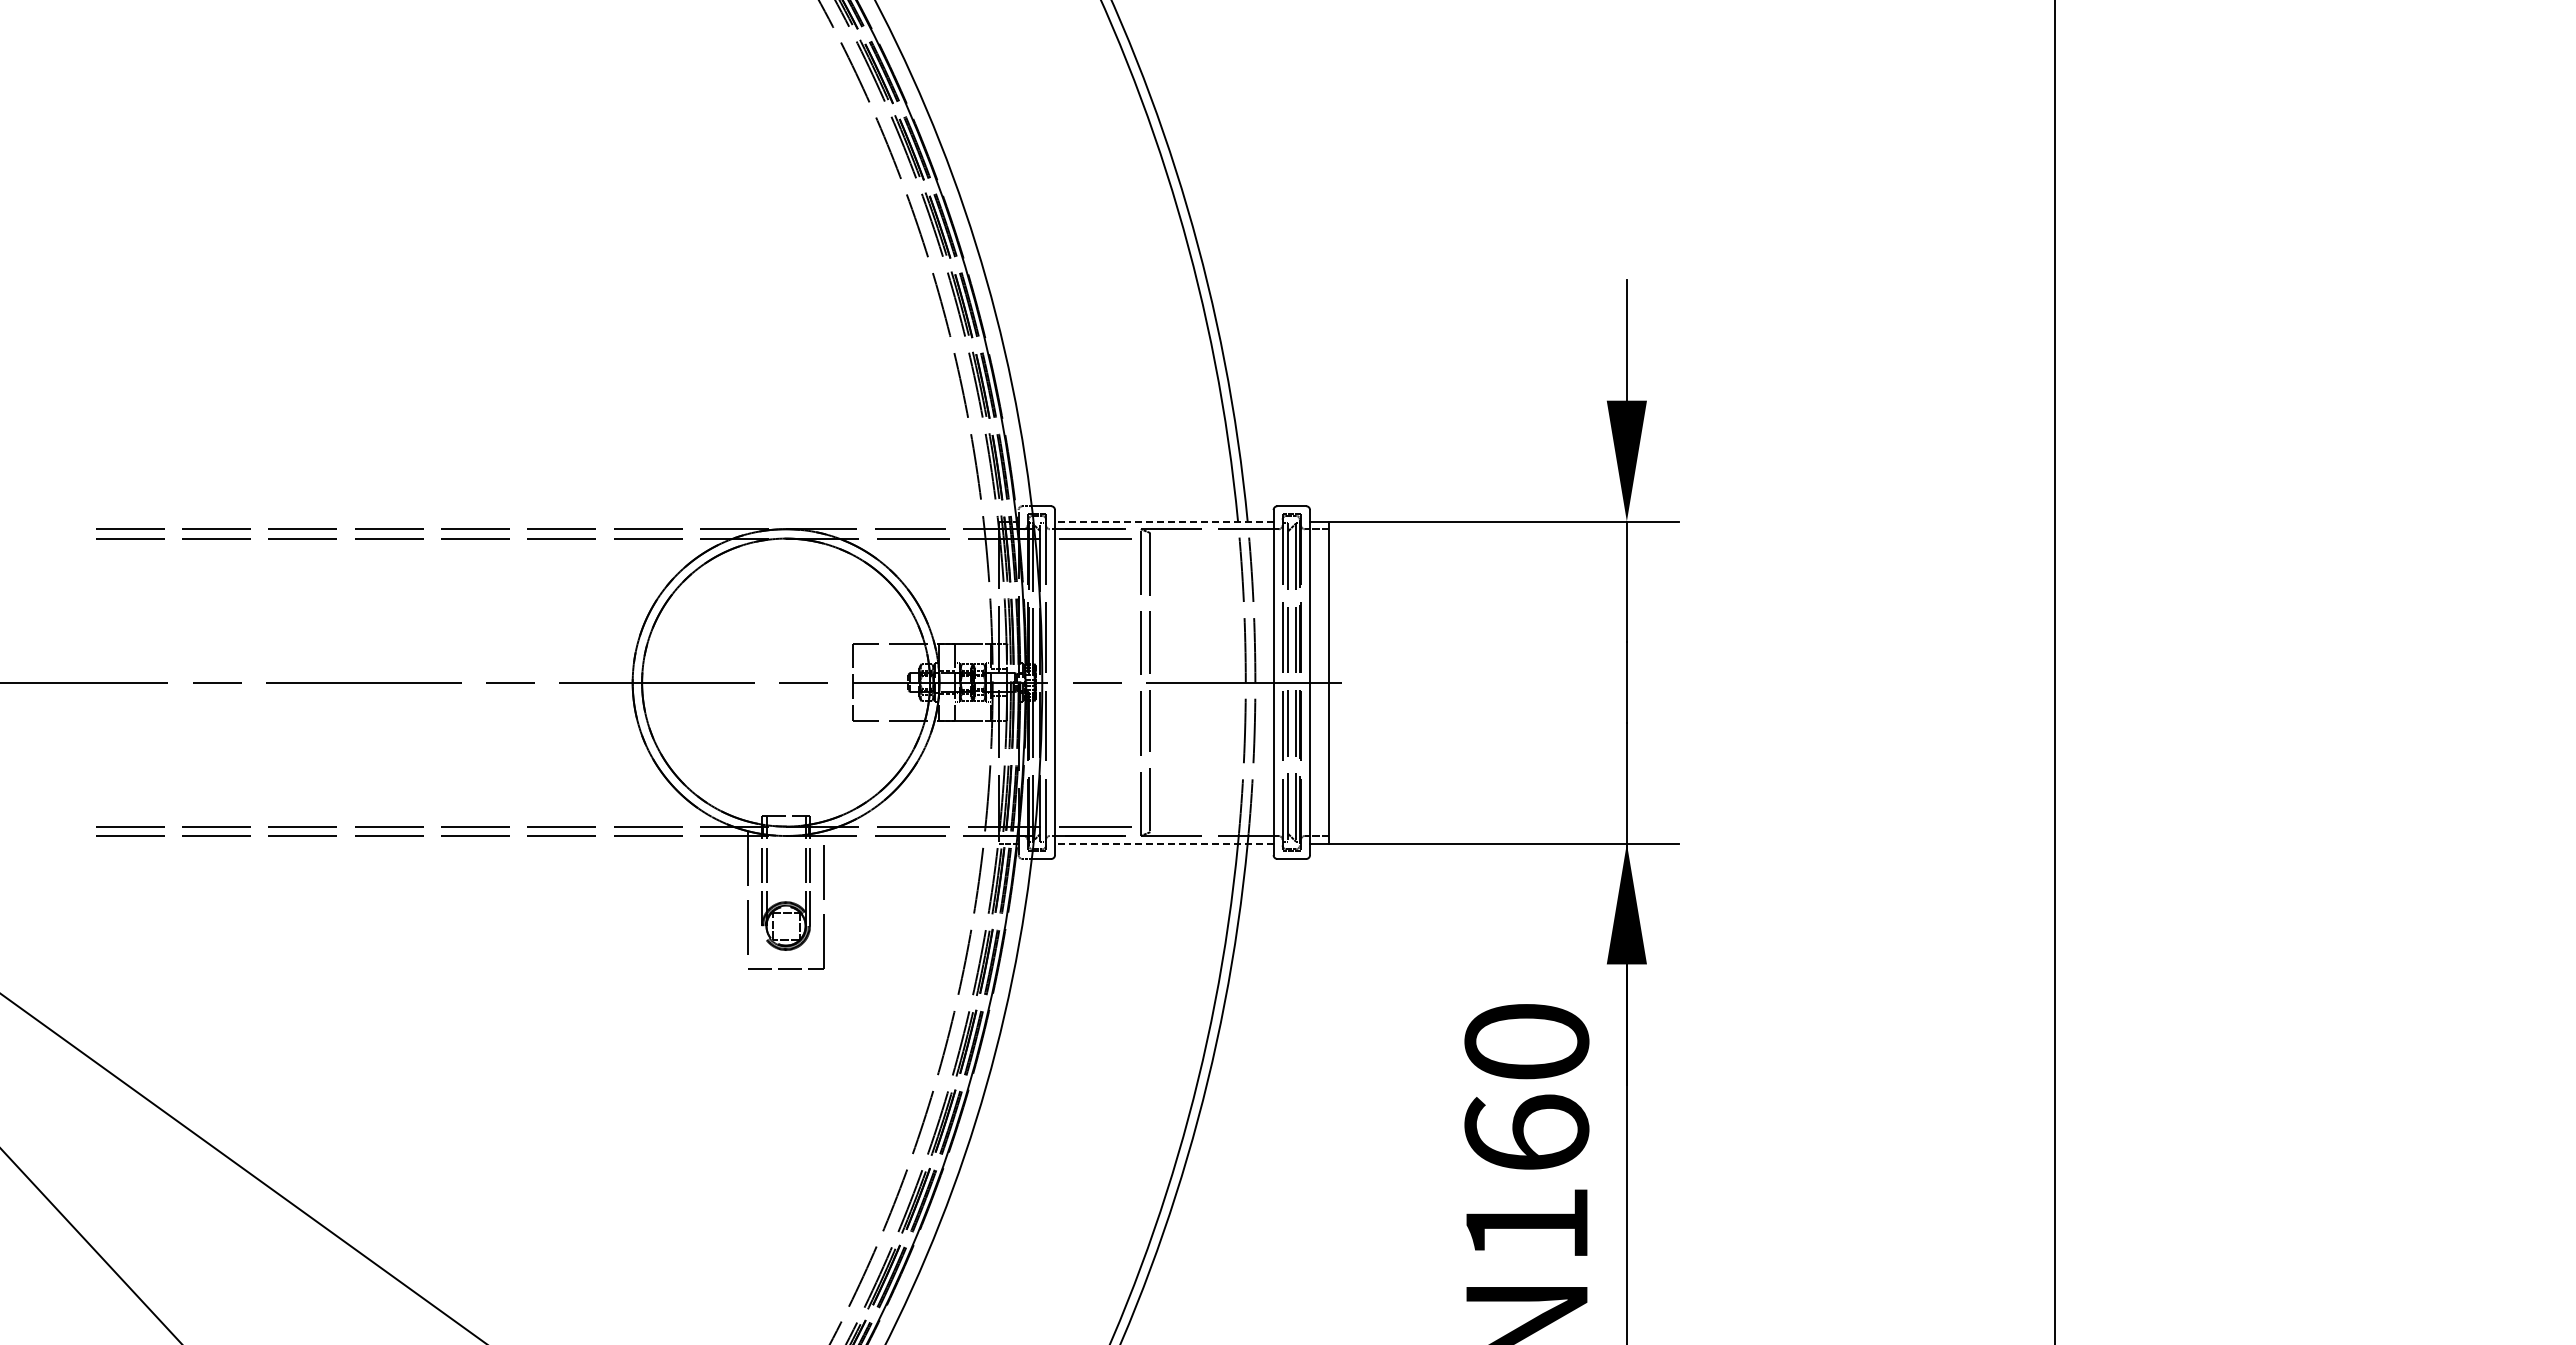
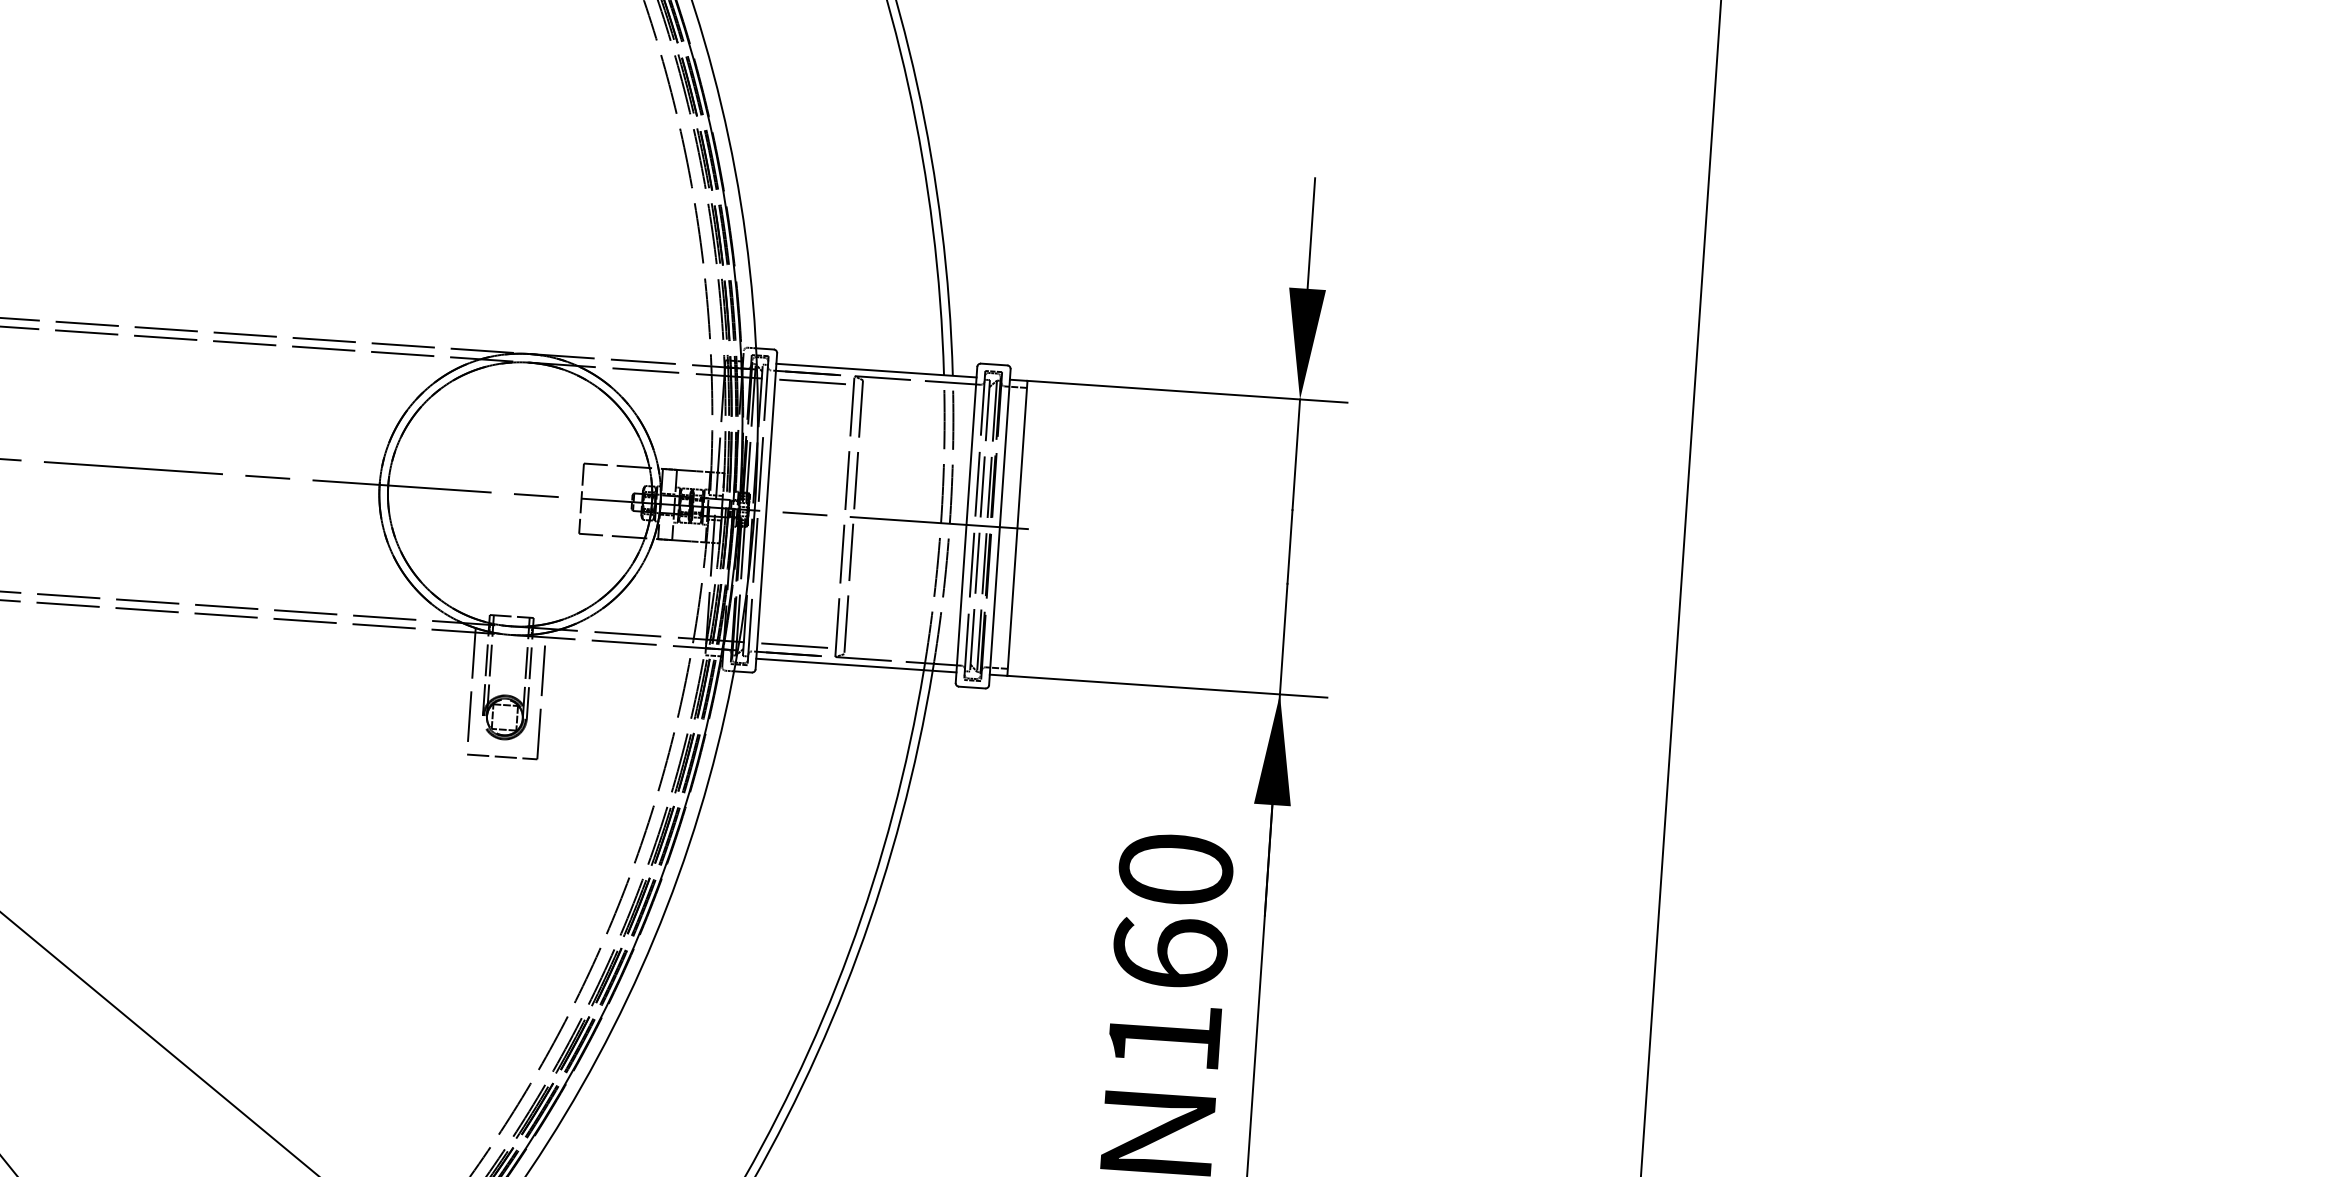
line: (1163, 521) -> (875, 370), dashed -> solid
line: (1163, 843) -> (855, 665), dashed -> solid

